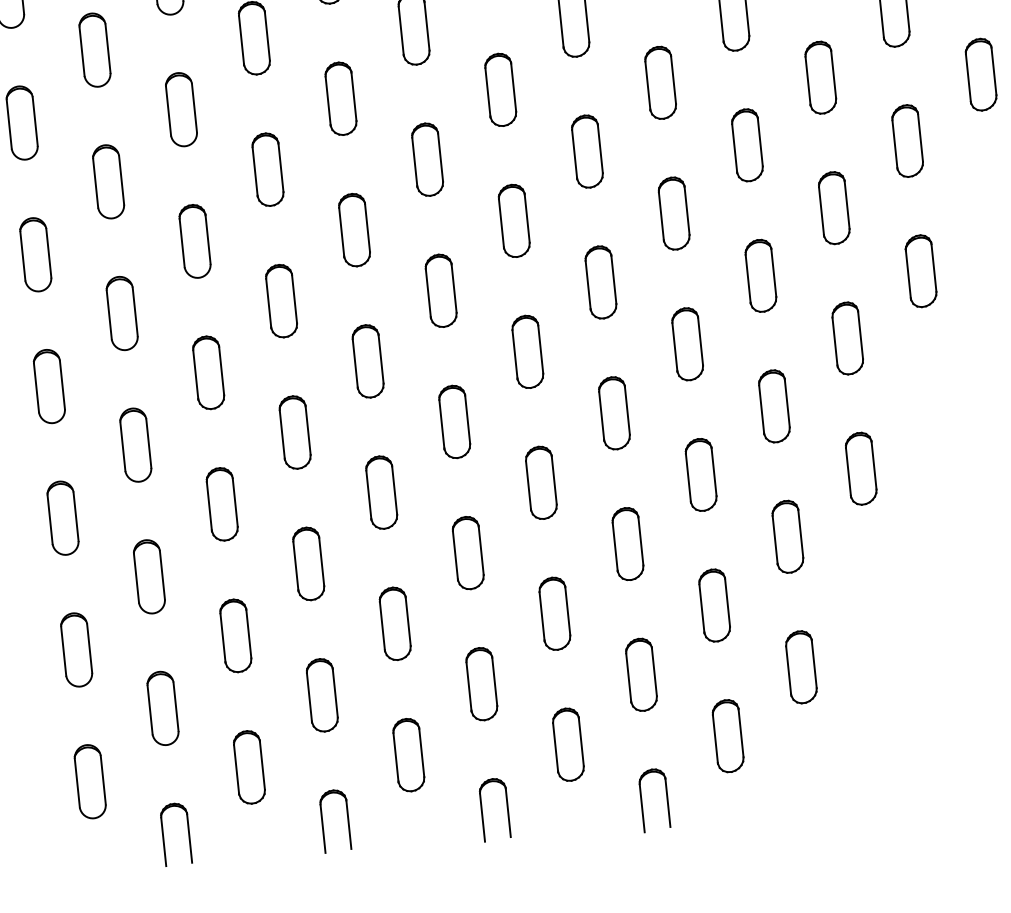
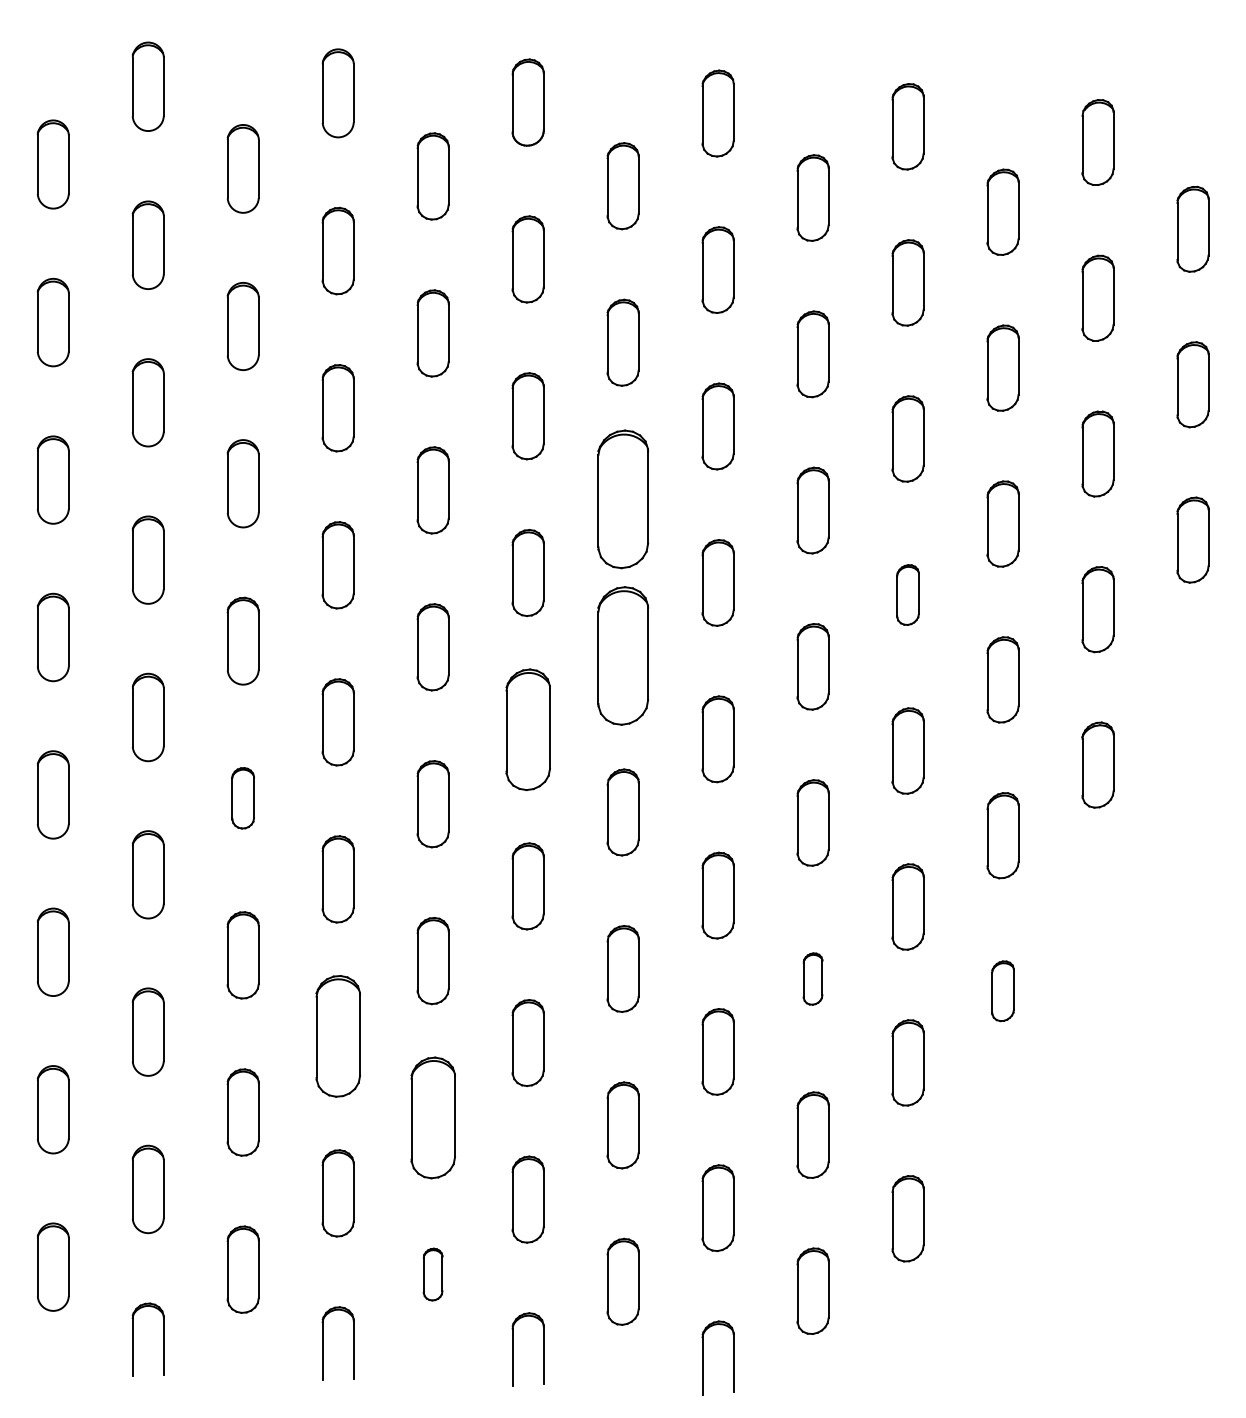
part: (500, 90) -> (622, 499), size x1.6
part: (746, 144) -> (907, 594), size x0.7
part: (513, 220) -> (622, 655), size x1.6
part: (440, 290) -> (527, 729), size x1.4
part: (208, 373) -> (242, 798), size x0.7
part: (860, 468) -> (1002, 990), size x0.7
part: (700, 474) -> (812, 978), size x0.6
part: (308, 564) -> (337, 1036), size x1.4
part: (394, 623) -> (432, 1117), size x1.4
part: (408, 755) -> (432, 1274), size x0.6

